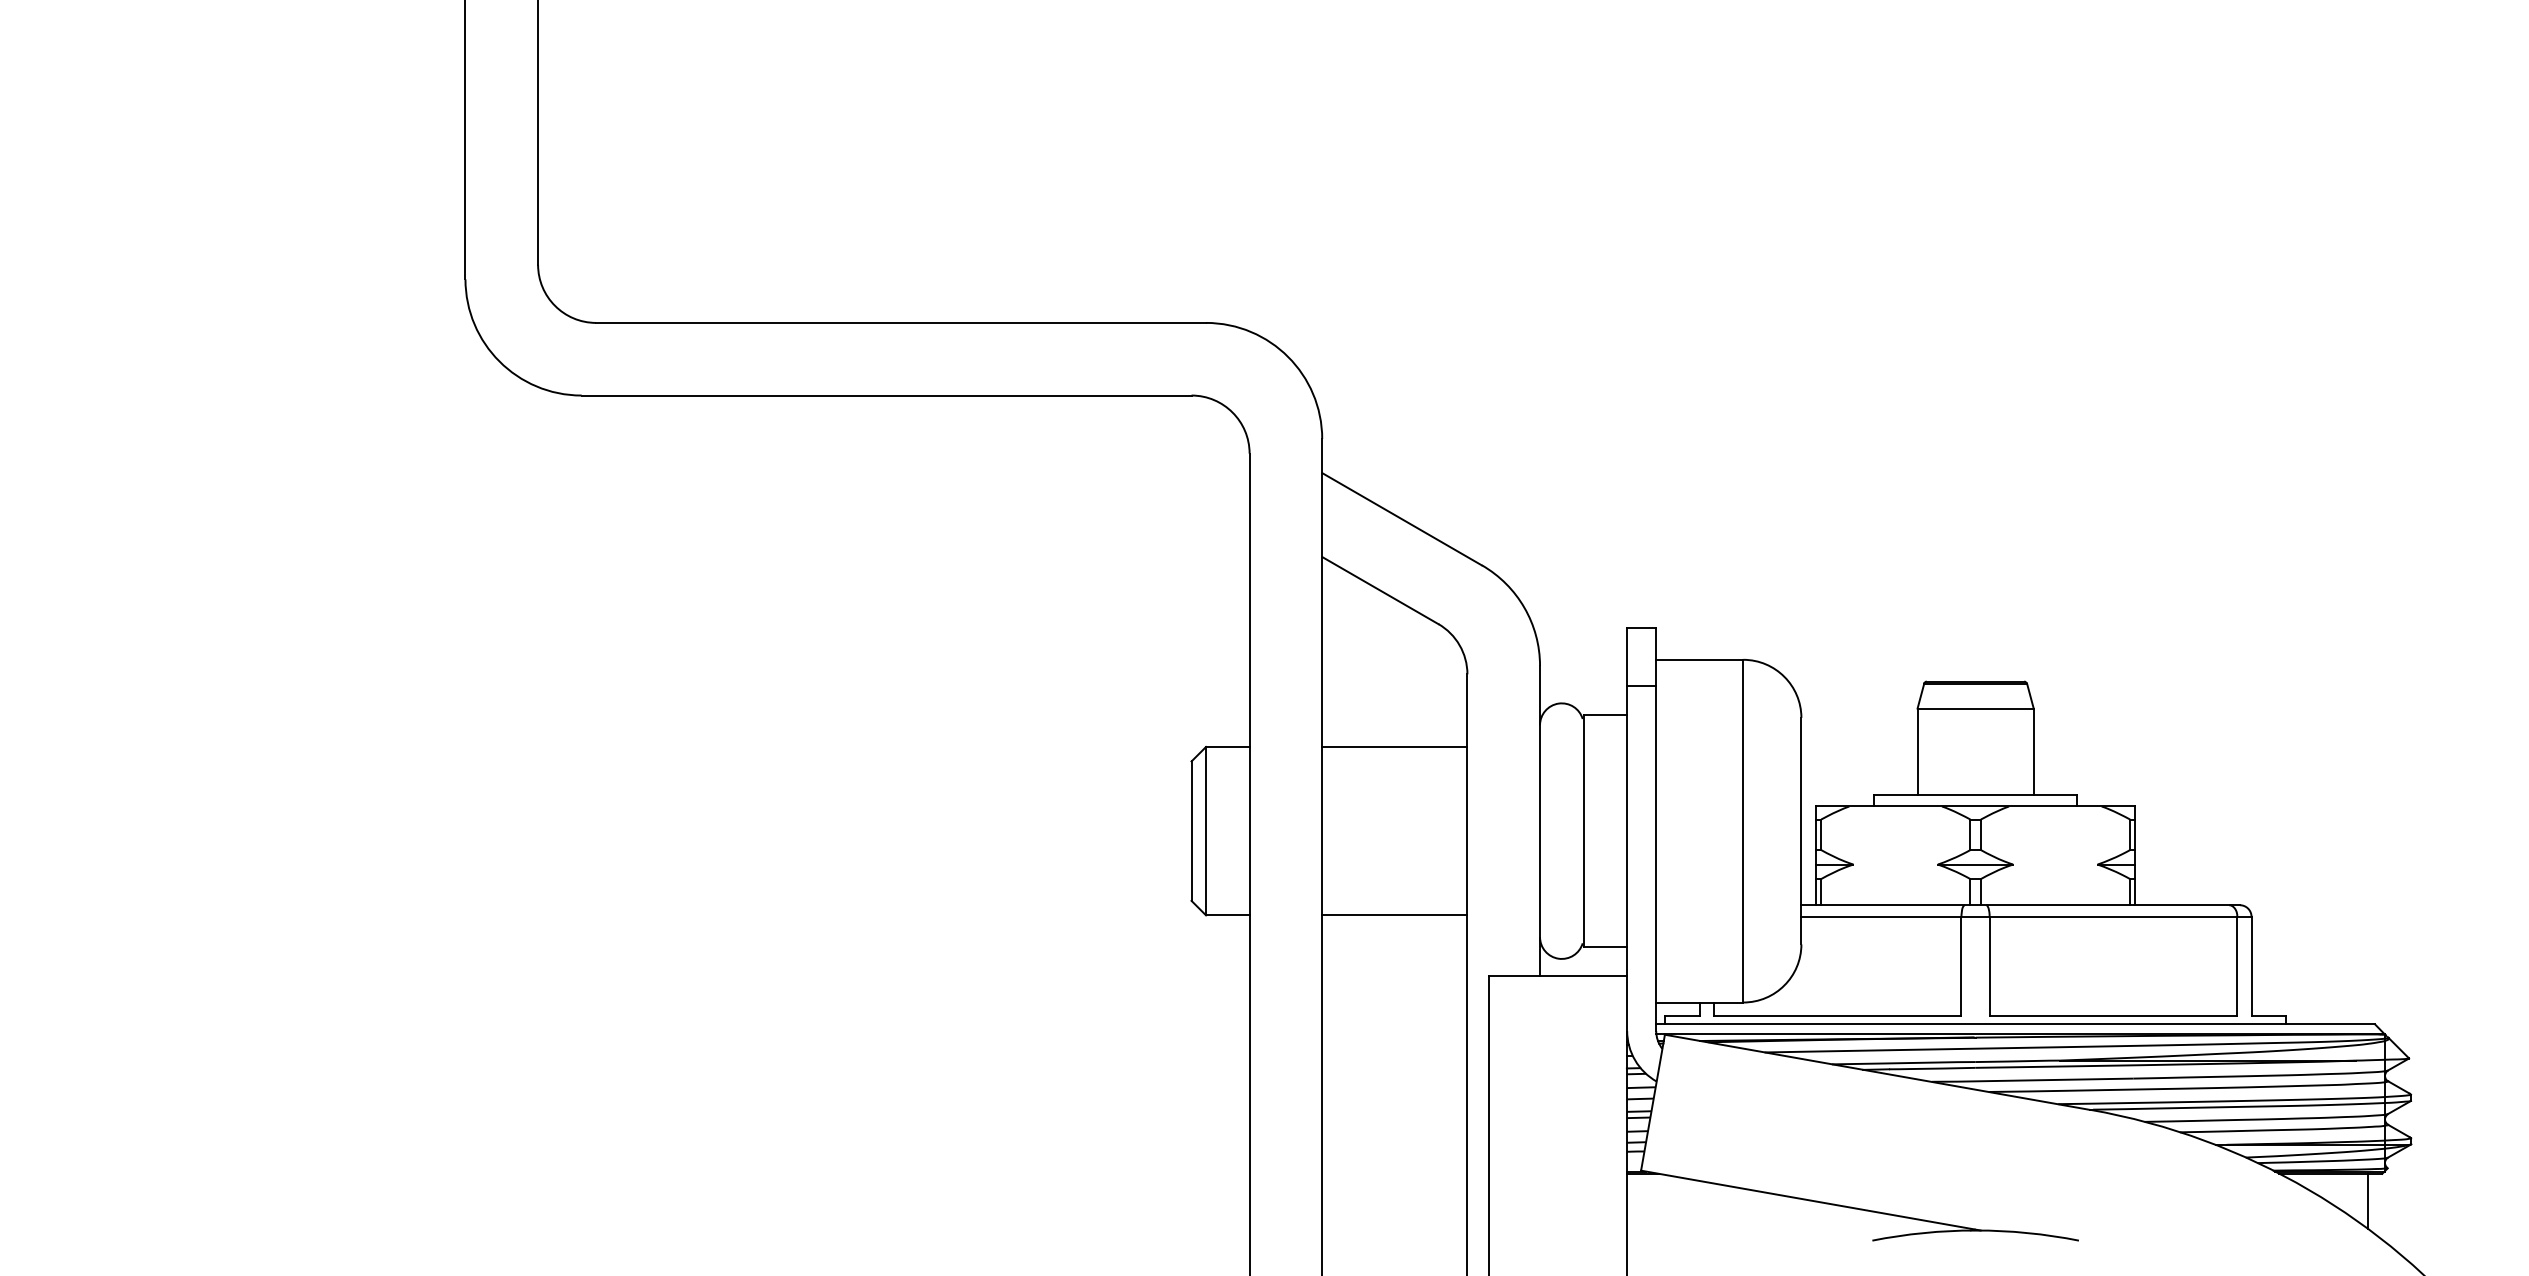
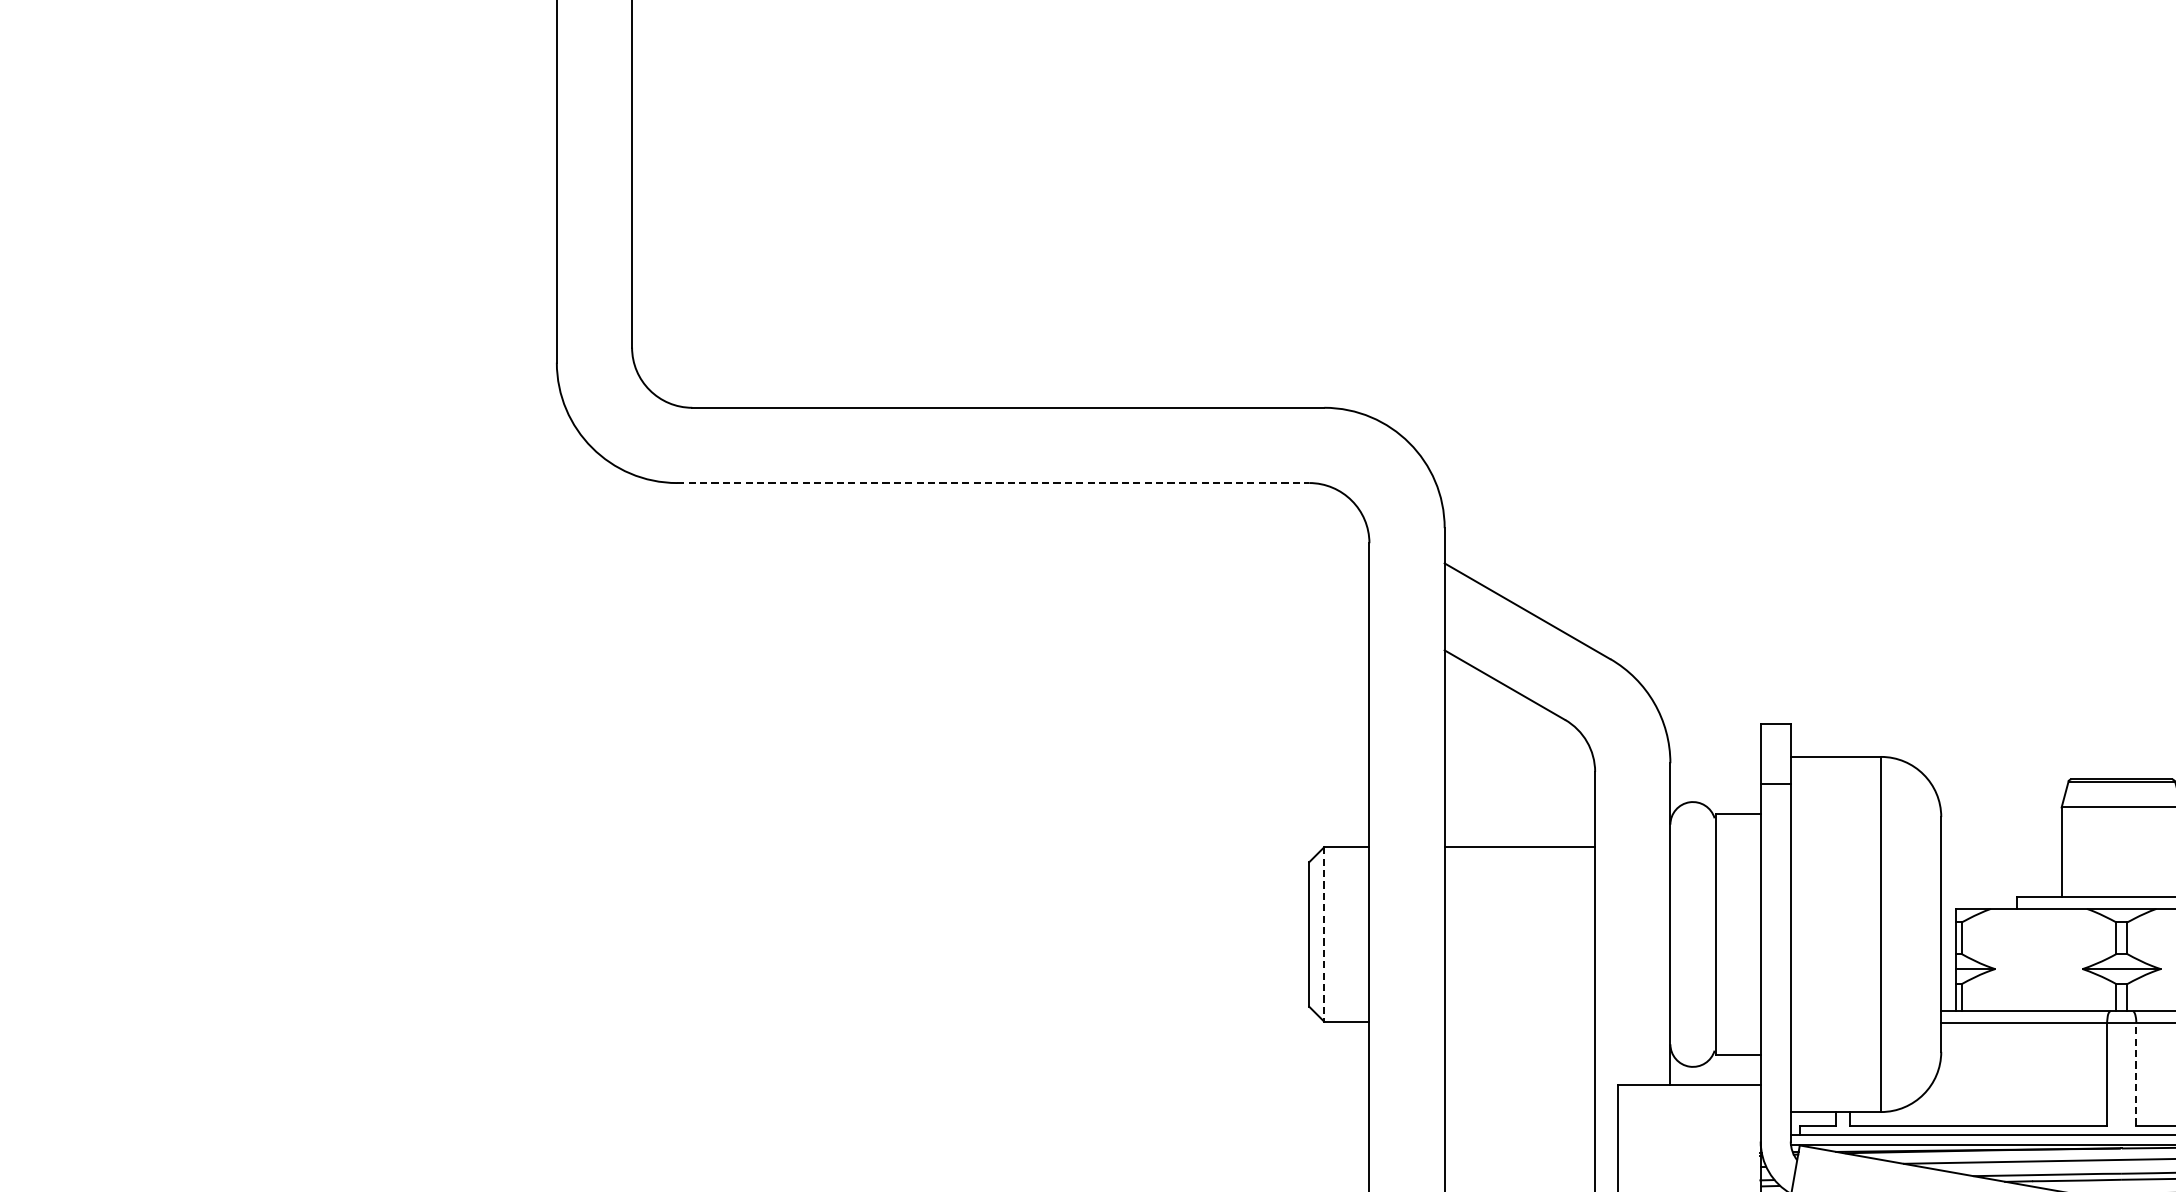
line: (886, 395) -> (993, 483), solid -> dashed
line: (1206, 831) -> (1324, 934), solid -> dashed
line: (1394, 915) -> (1519, 1021), removed
line: (1989, 965) -> (2136, 1073), solid -> dashed

